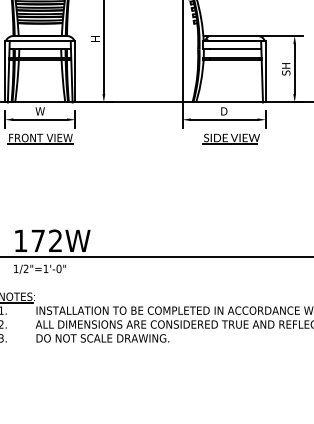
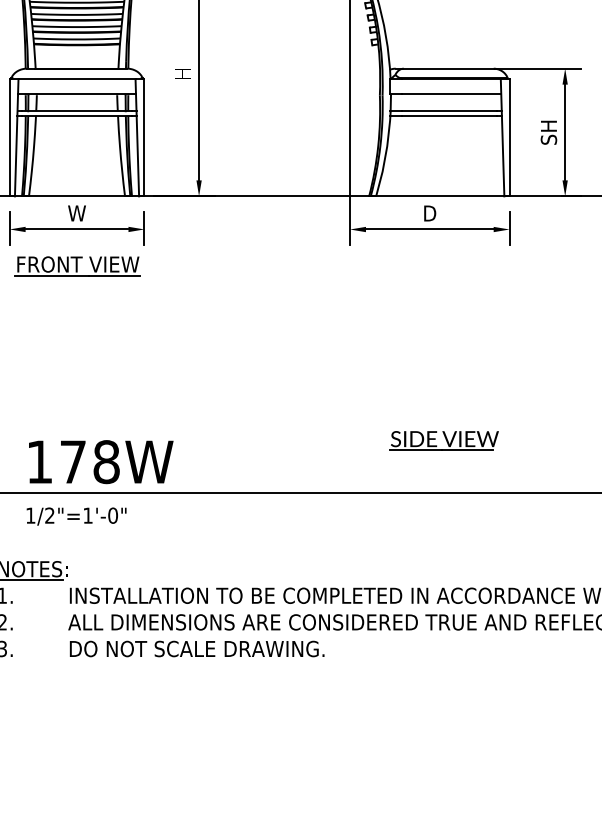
part: (230, 138) -> (442, 440), moved
text: (55, 240) -> (106, 461), 172W -> 178W

